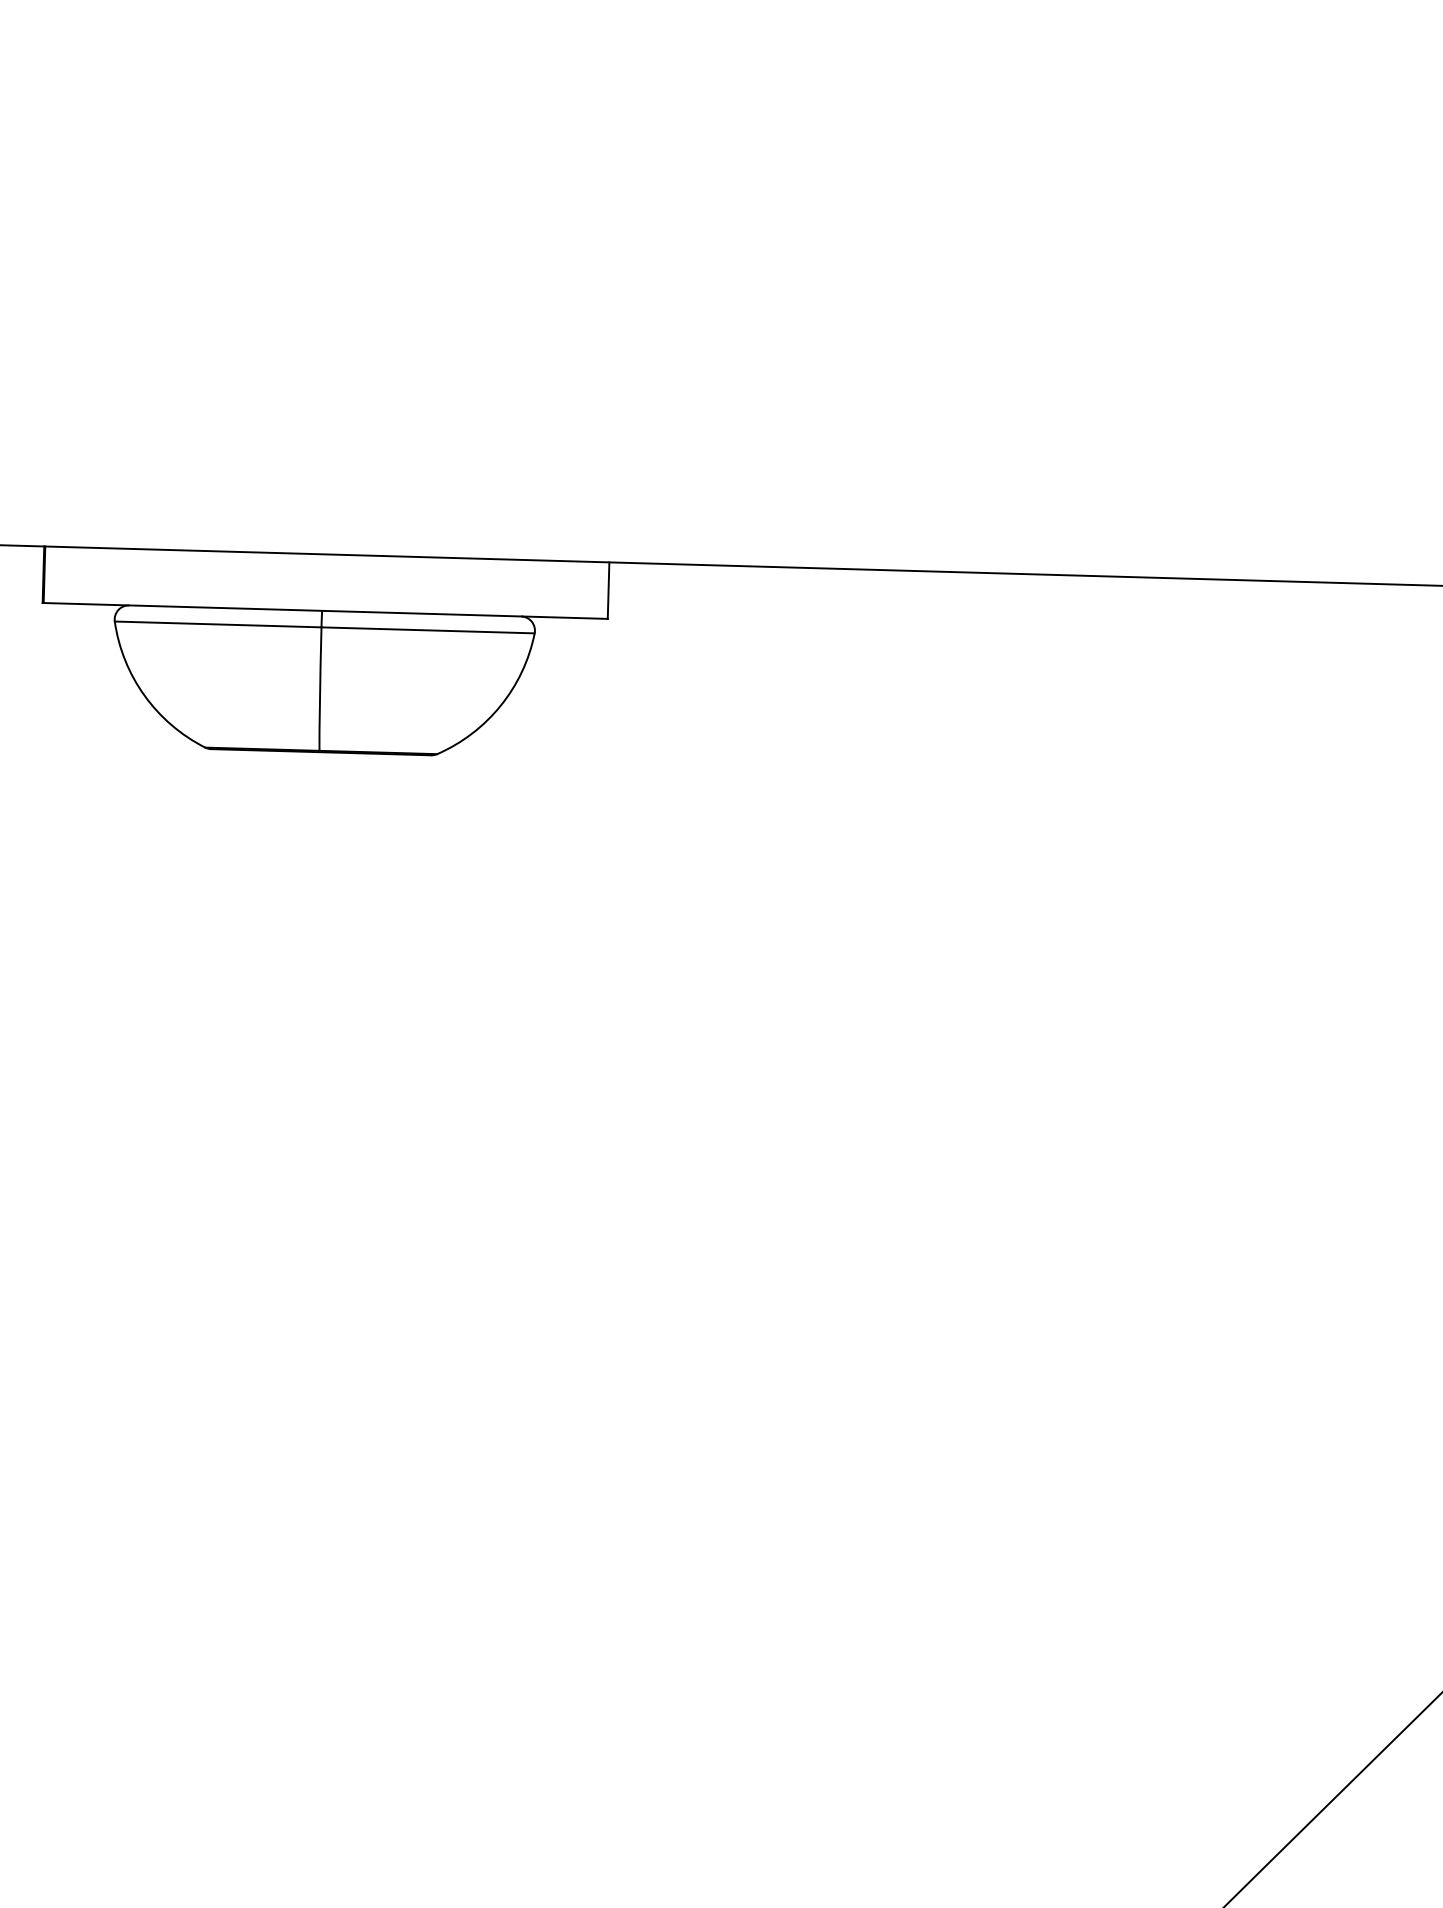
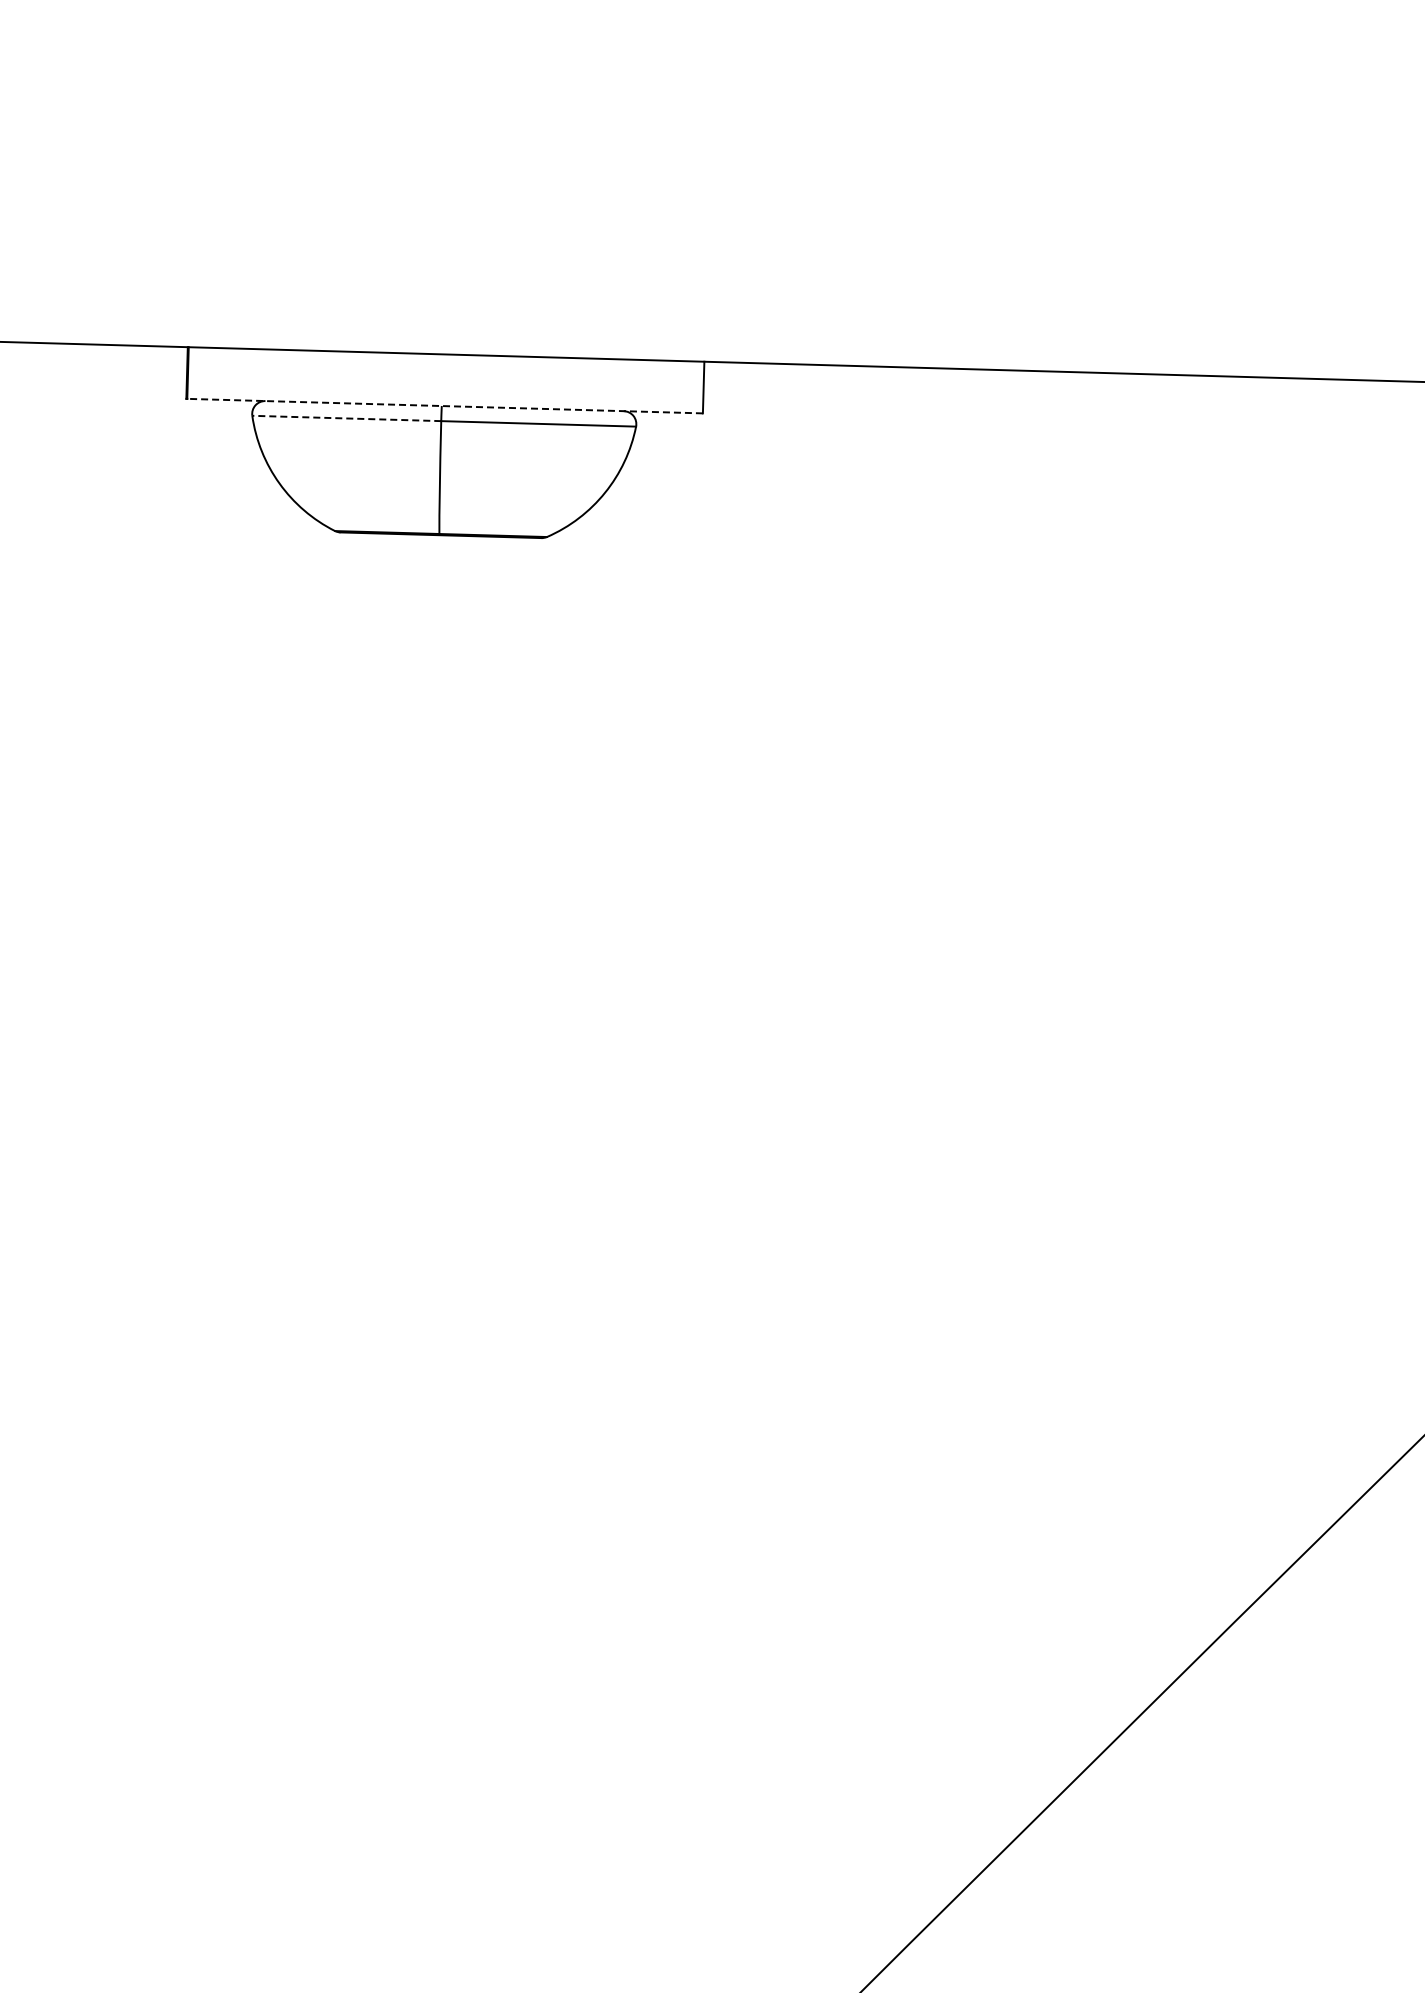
line: (326, 611) -> (445, 406), solid -> dashed
line: (217, 624) -> (346, 418), solid -> dashed

